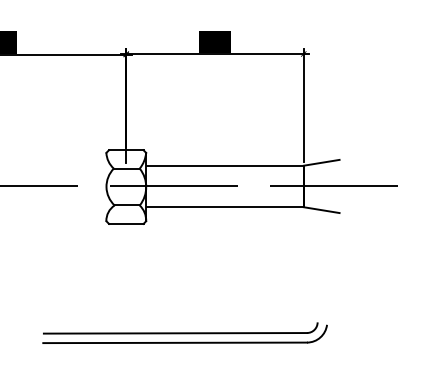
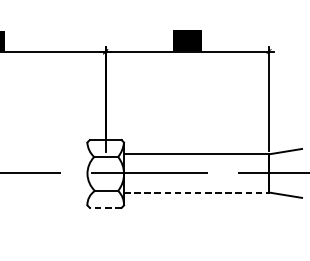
line: (225, 207) -> (197, 192), solid -> dashed
line: (125, 223) -> (104, 207), solid -> dashed

